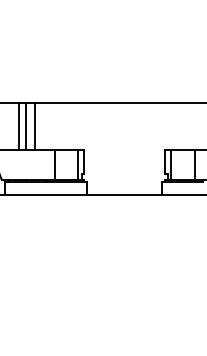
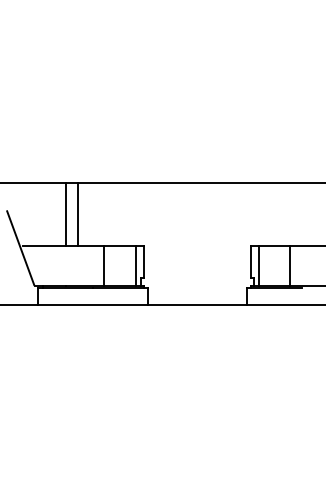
line: (19, 126) -> (57, 214), removed

